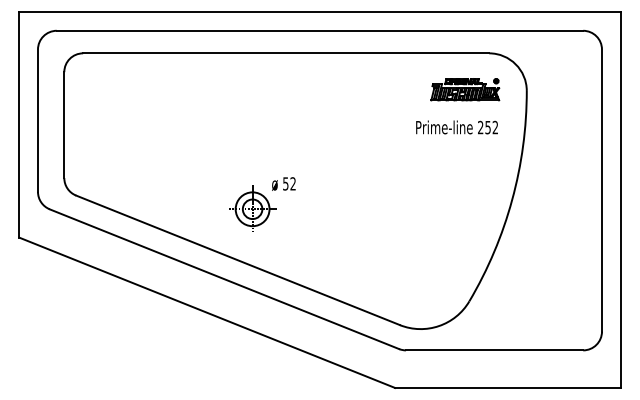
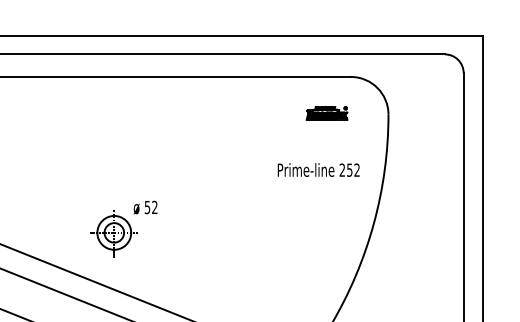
part: (465, 89) -> (327, 113), size x0.6
text: (456, 127) -> (318, 170), moved

